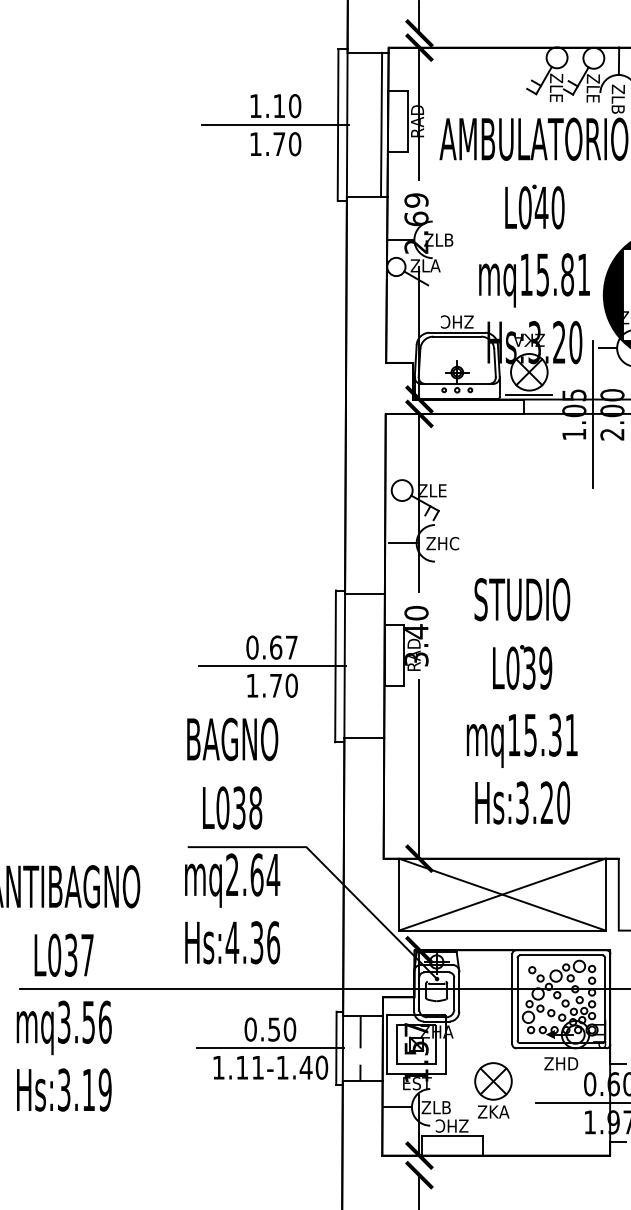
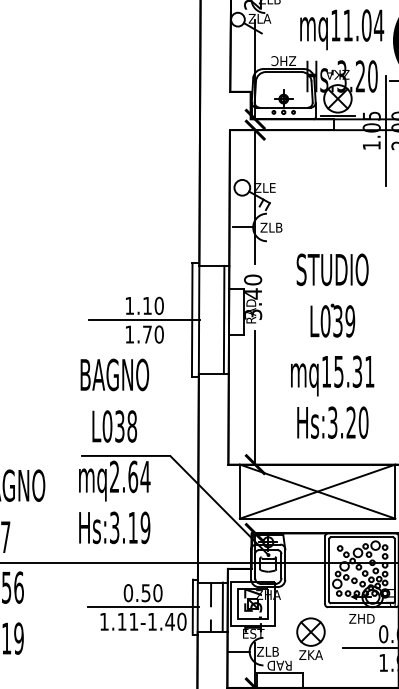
text: (563, 274) -> (363, 25), mq15.81 -> mq11.04
text: (449, 543) -> (277, 227), ZHC -> ZLB
text: (271, 647) -> (144, 305), 0.67 -> 1.10
line: (377, 666) -> (223, 320), added
text: (252, 942) -> (129, 527), Hs:4.36 -> Hs:3.19
line: (376, 1047) -> (223, 606), added
text: (451, 1125) -> (279, 665), ZHC -> RAD

